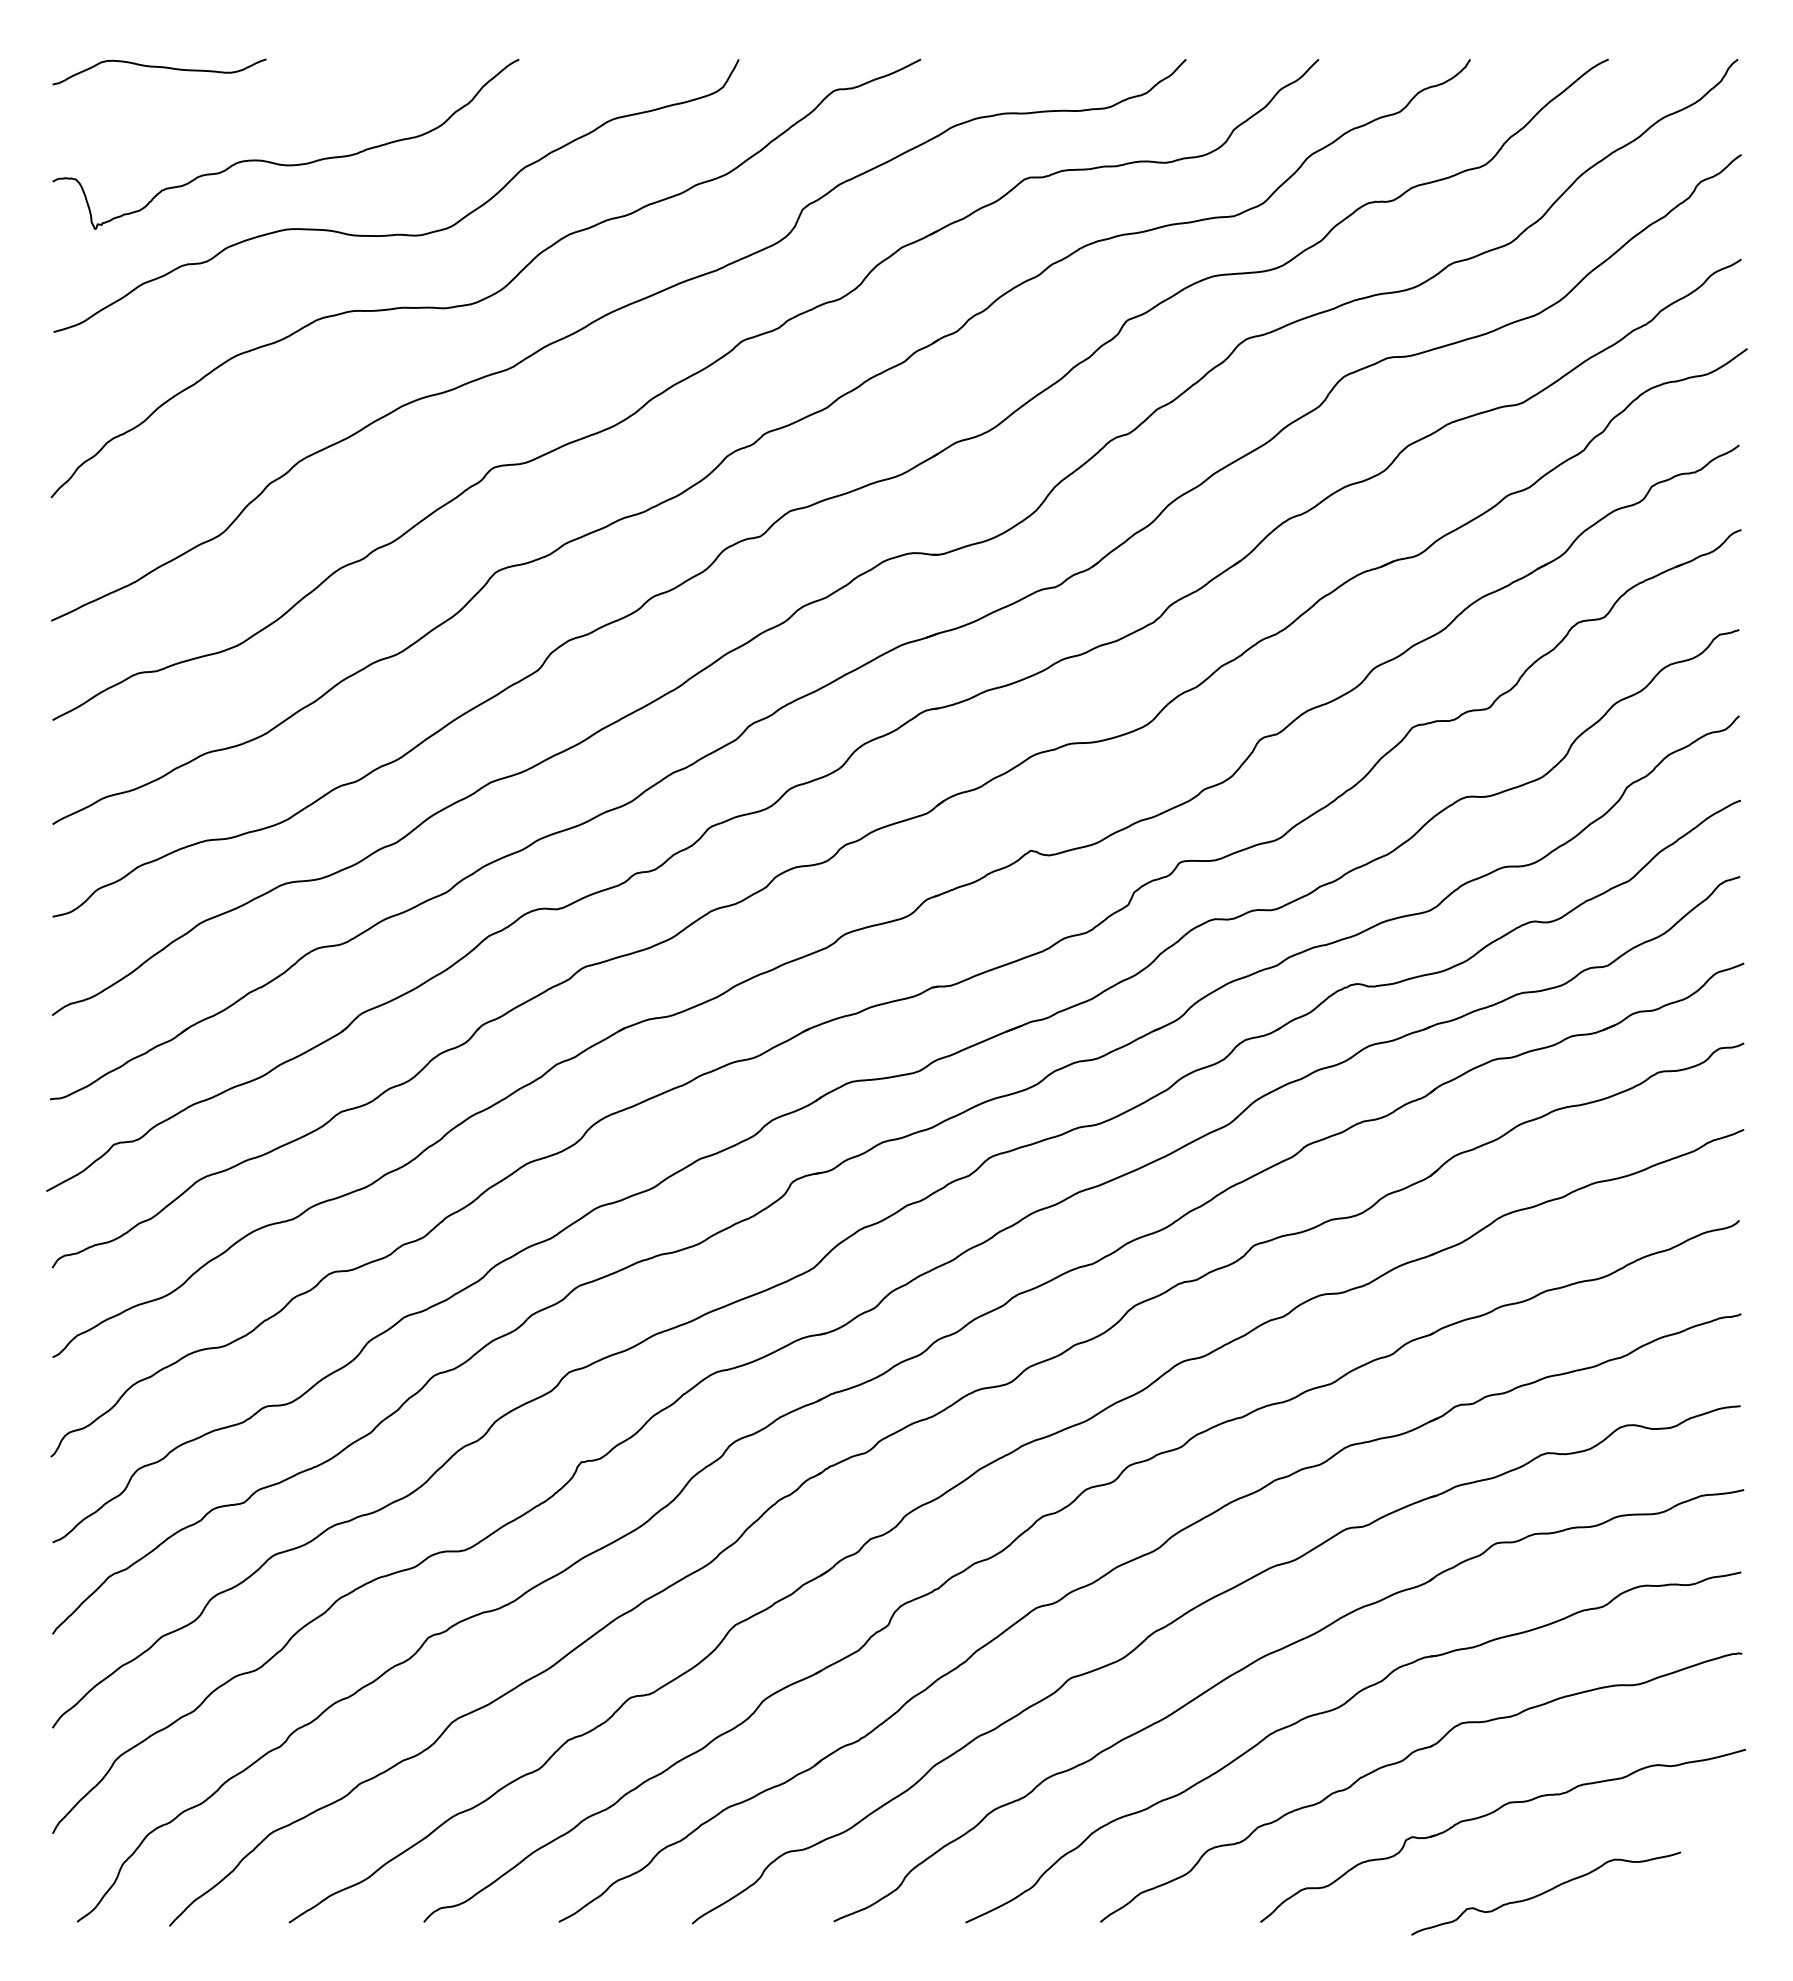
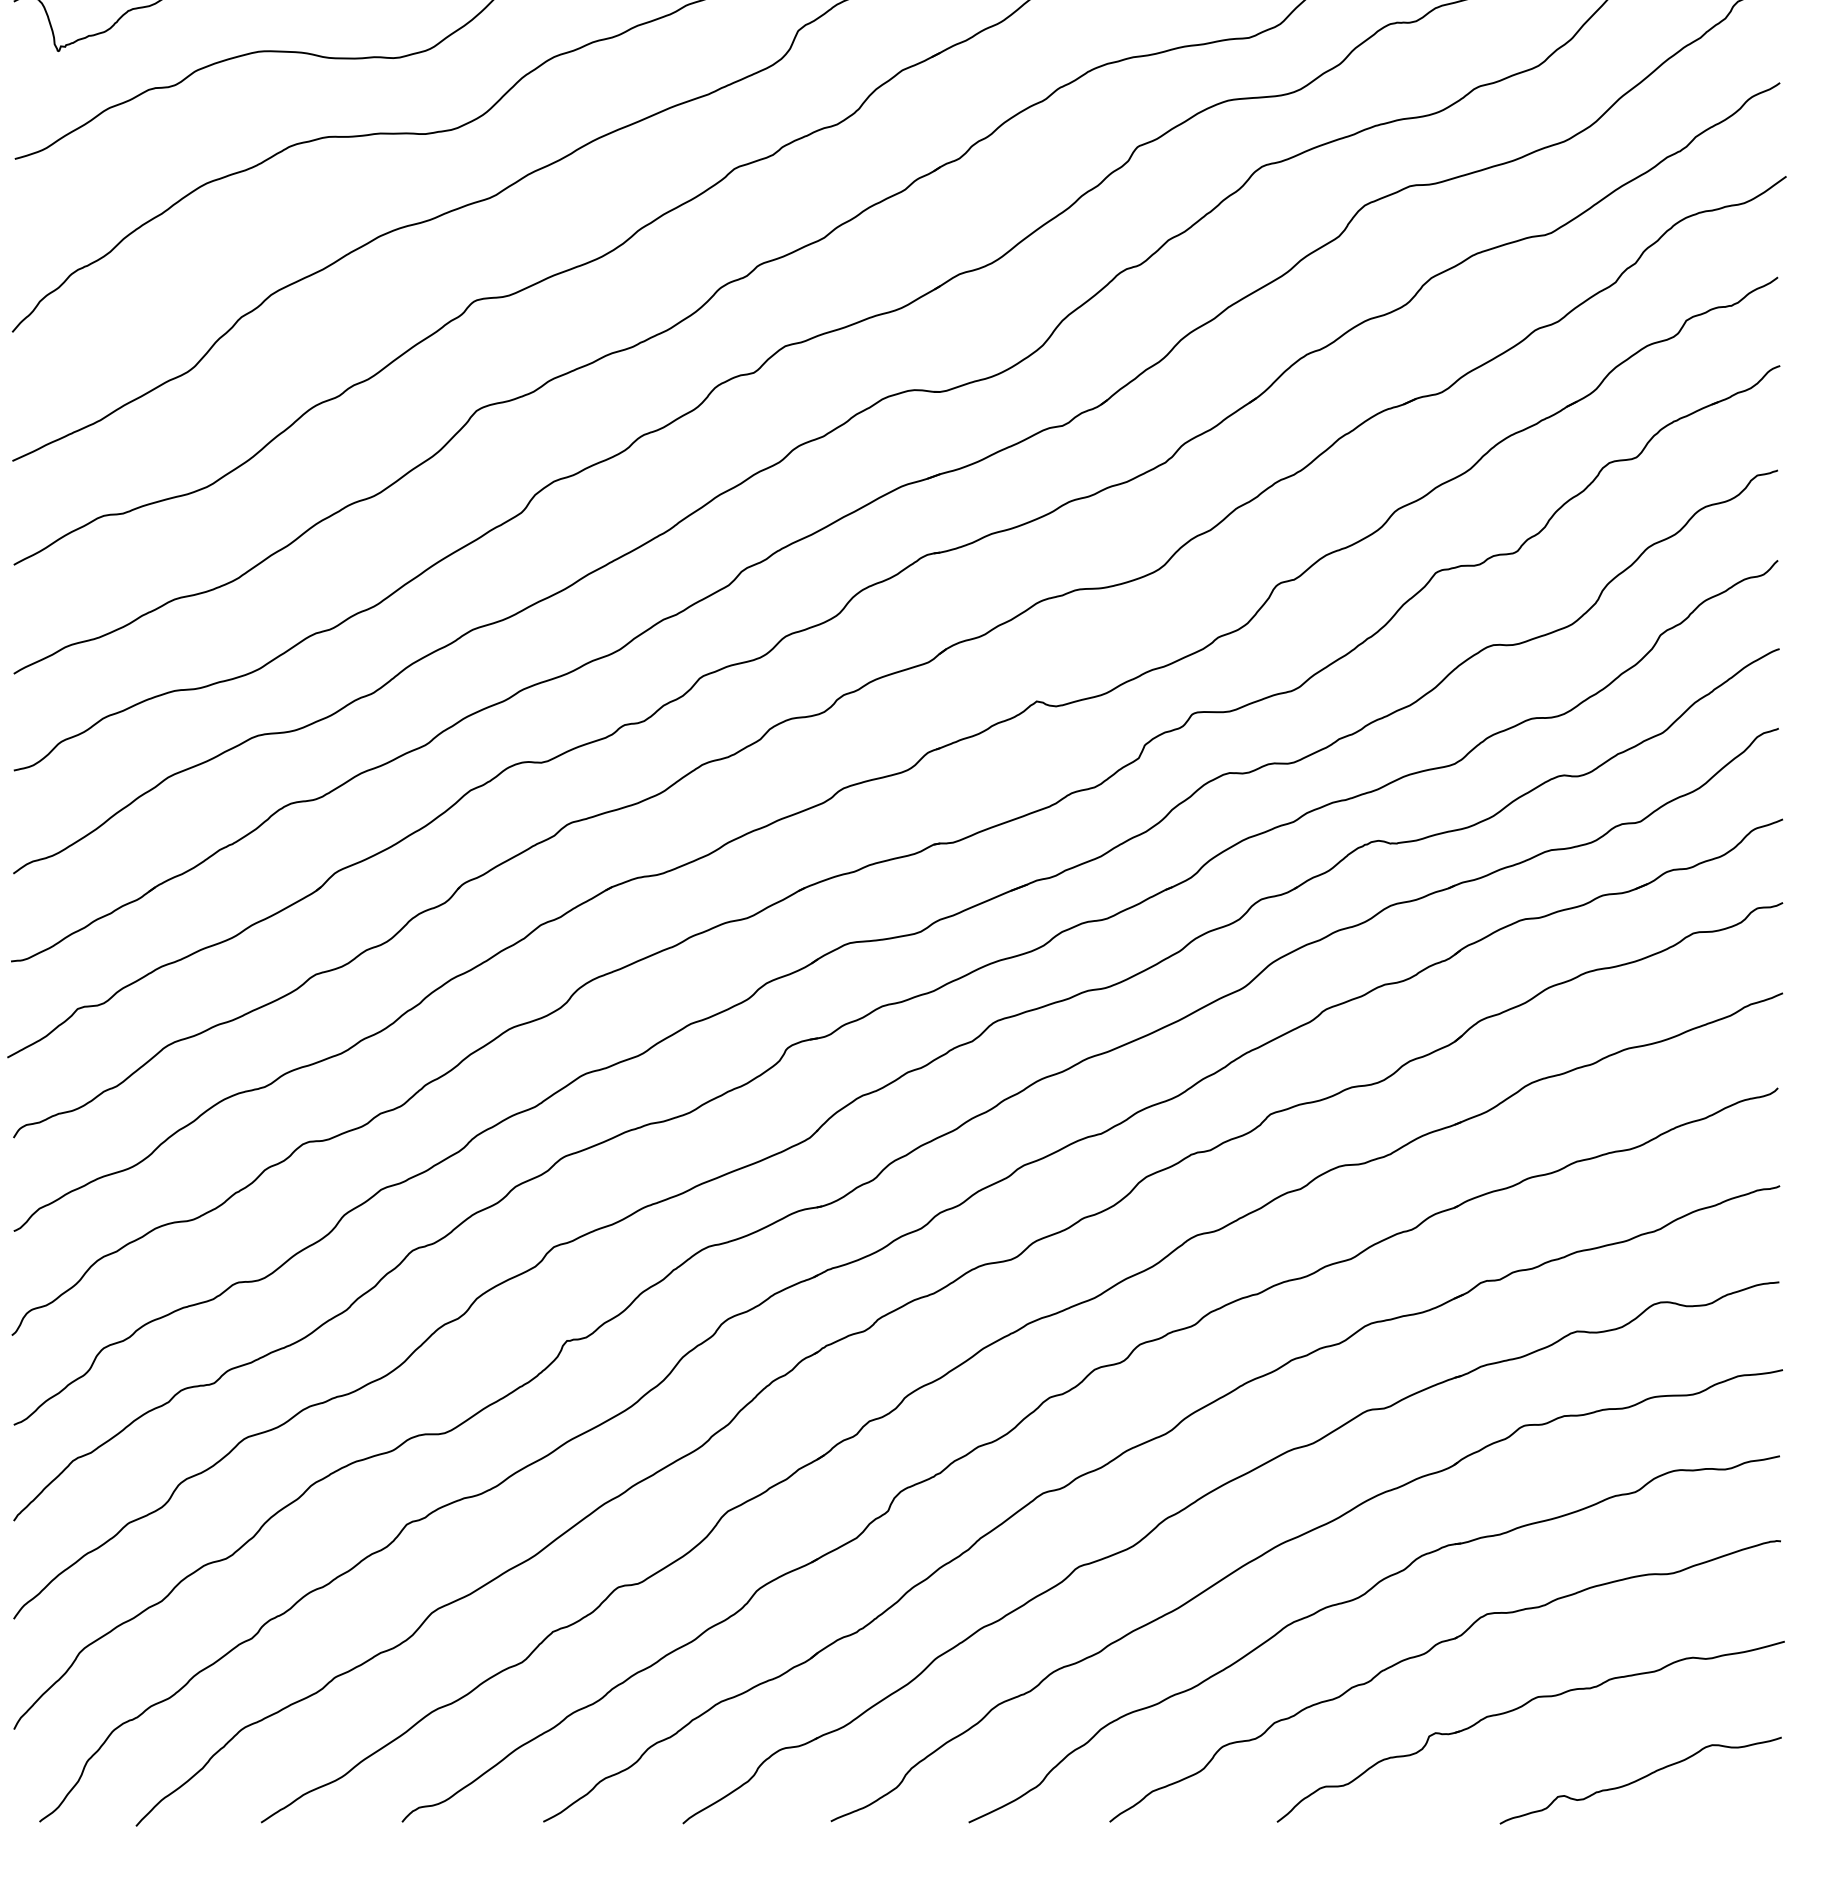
curve: (1545, 1893) -> (1640, 1780), moved

